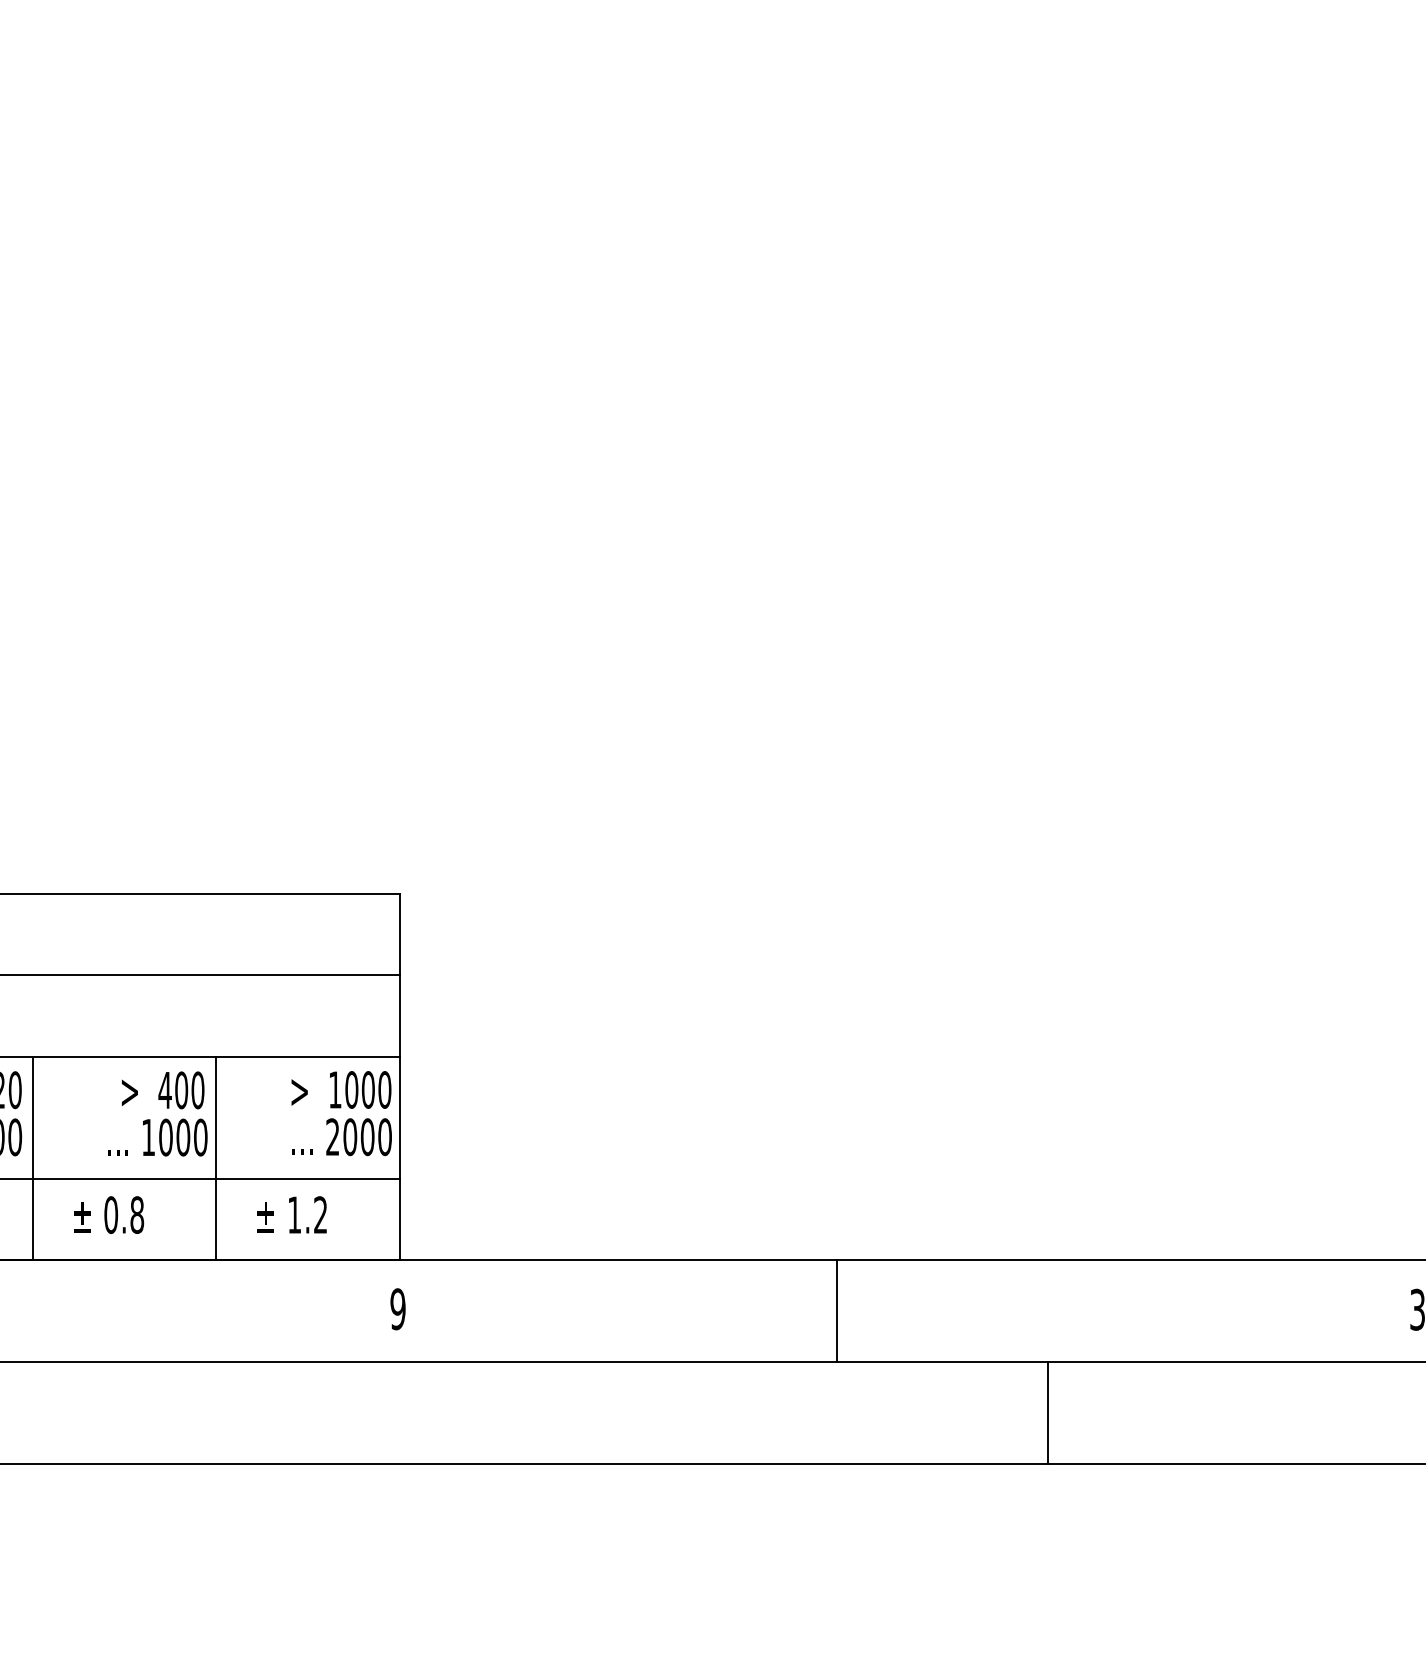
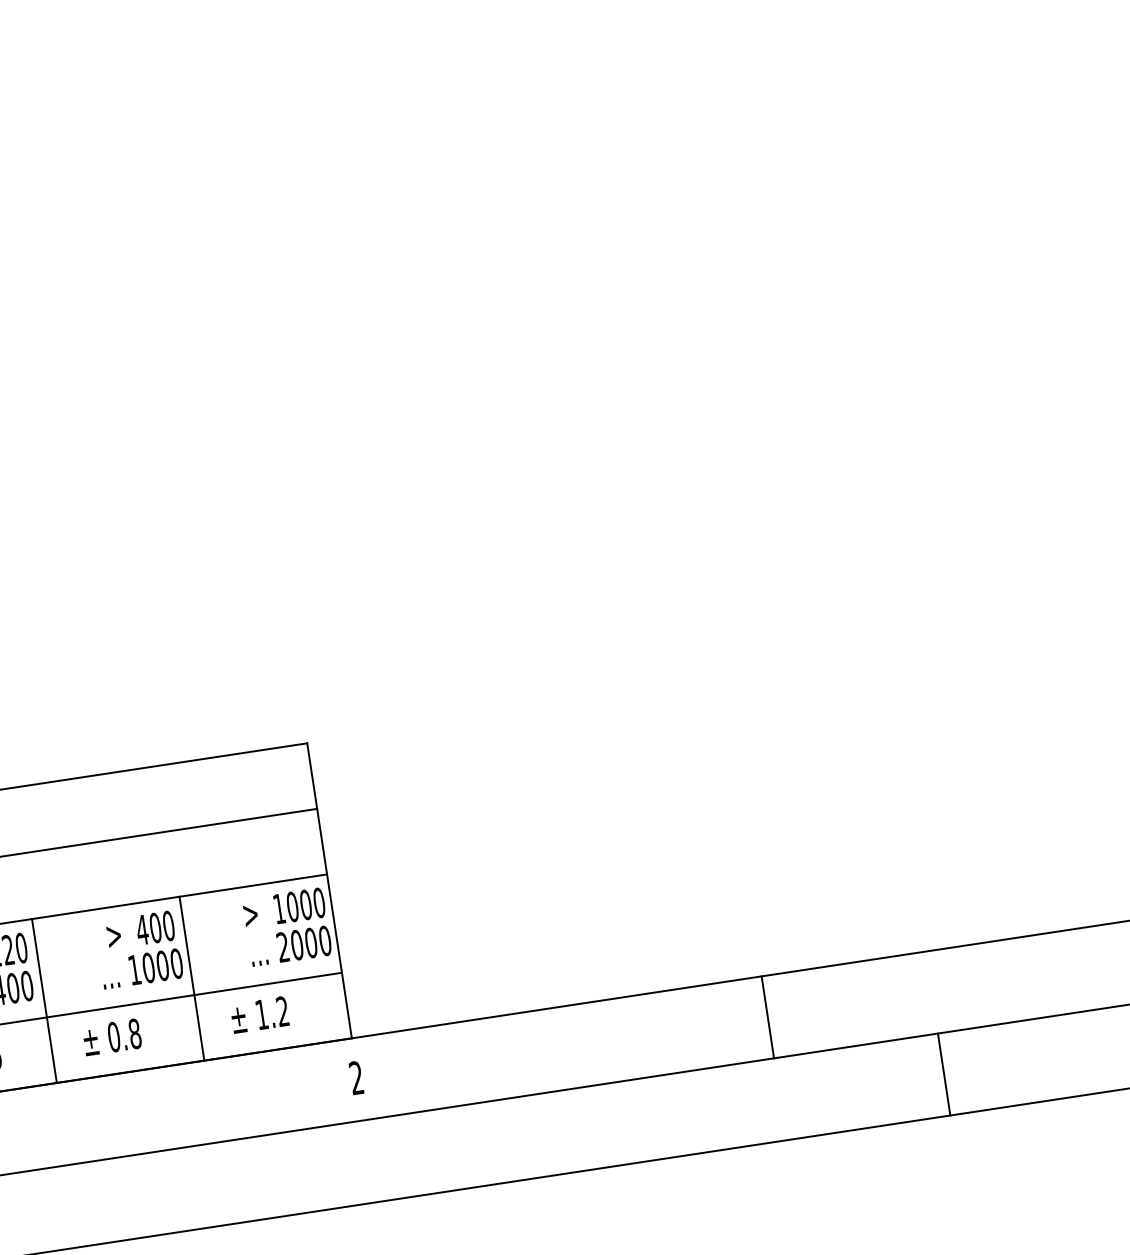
text: (397, 1309) -> (356, 1078), 9 -> 2
line: (837, 1310) -> (768, 1016), moved
line: (1047, 1412) -> (944, 1074), moved

